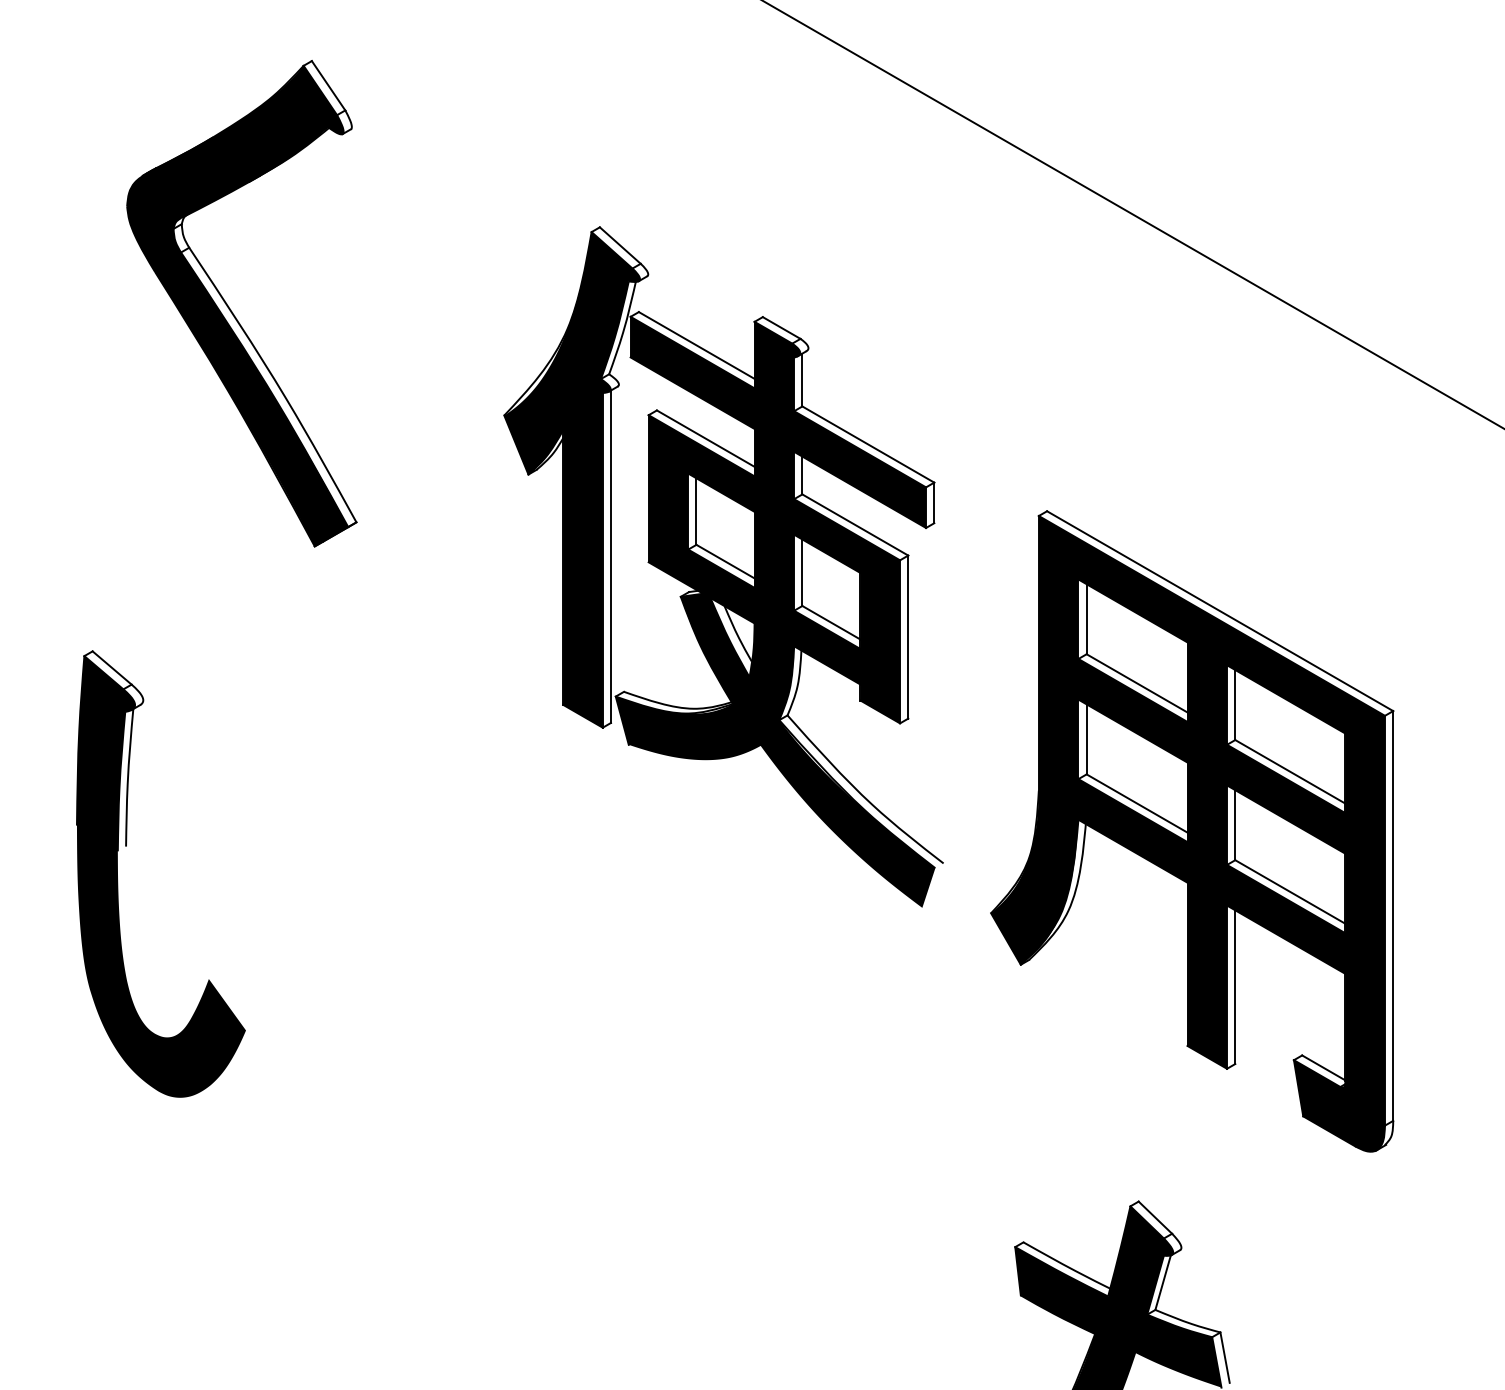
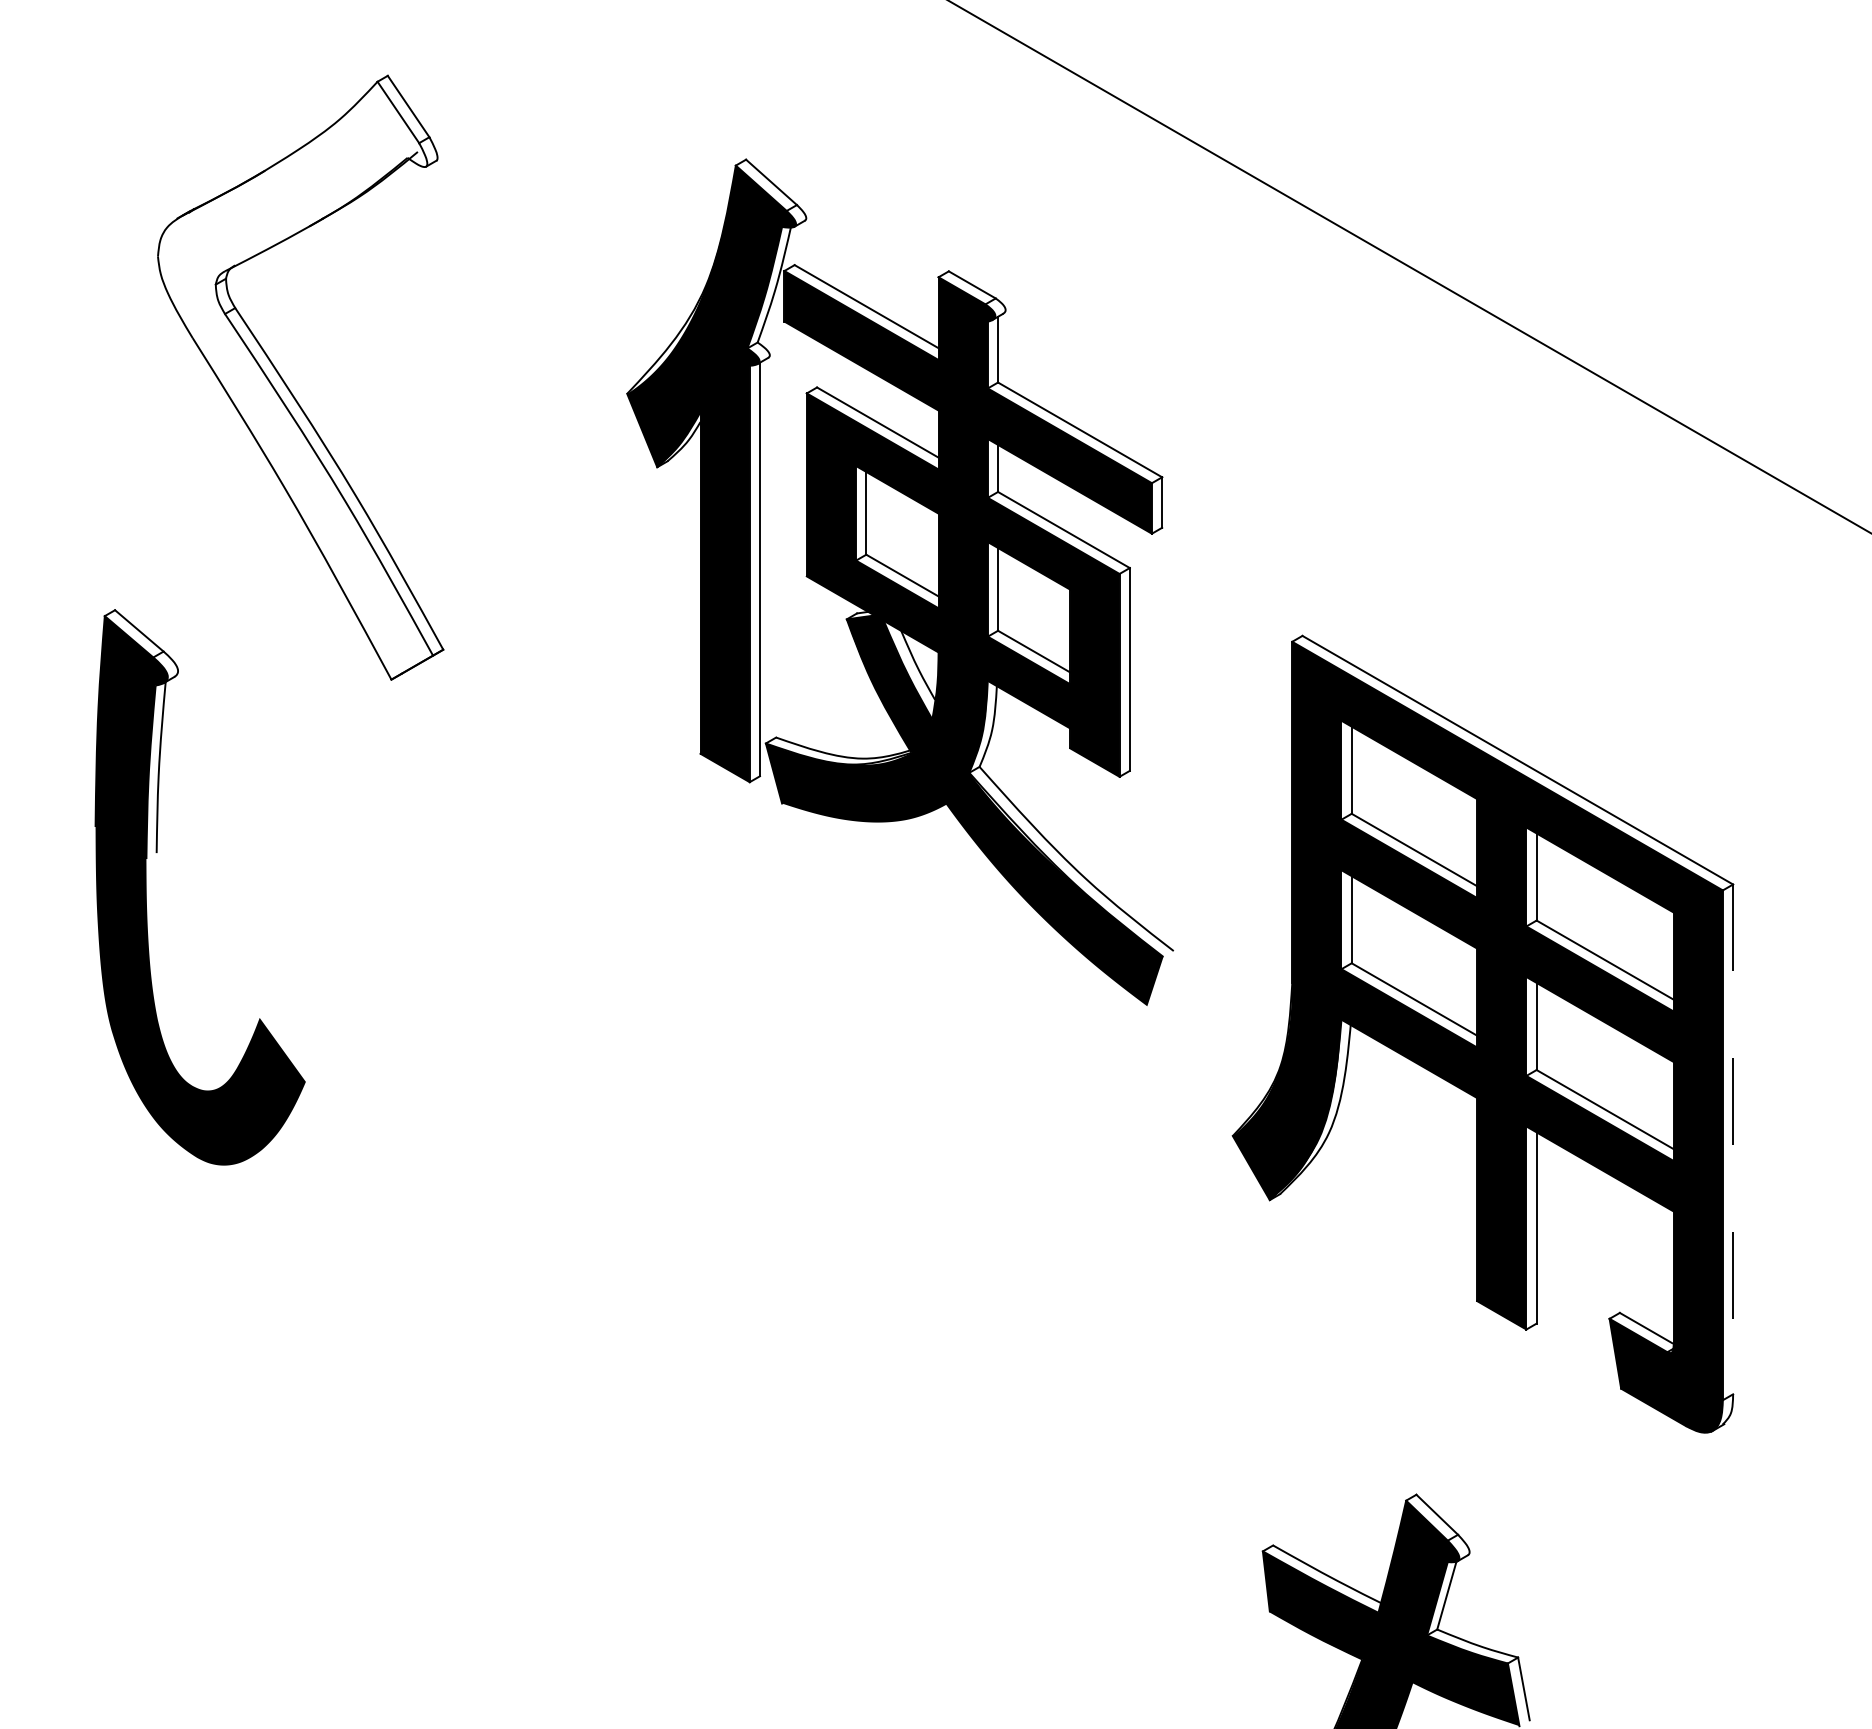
fill: (237, 305) -> (295, 380), removed
part: (723, 566) -> (899, 581), moved
part: (117, 874) -> (146, 887), moved
line: (1393, 916) -> (1733, 1139), solid -> dashed

